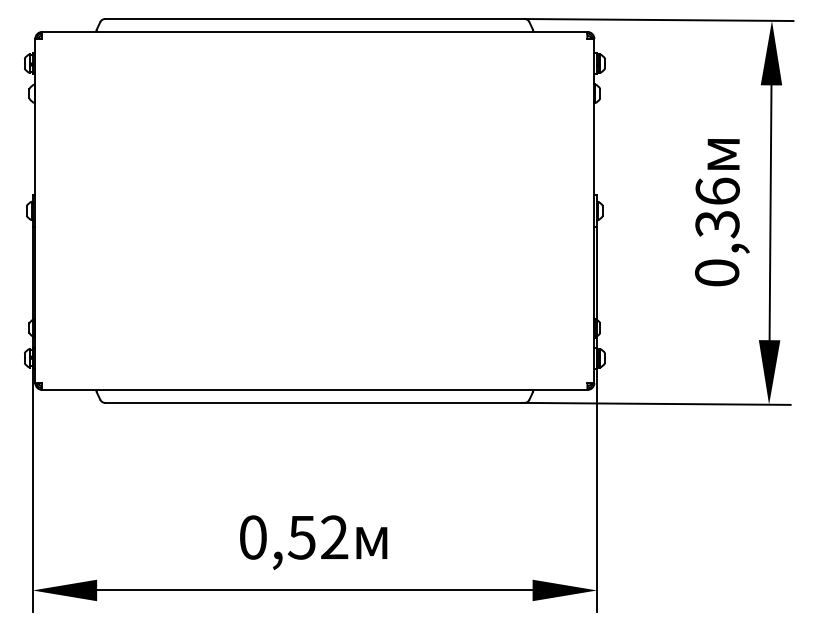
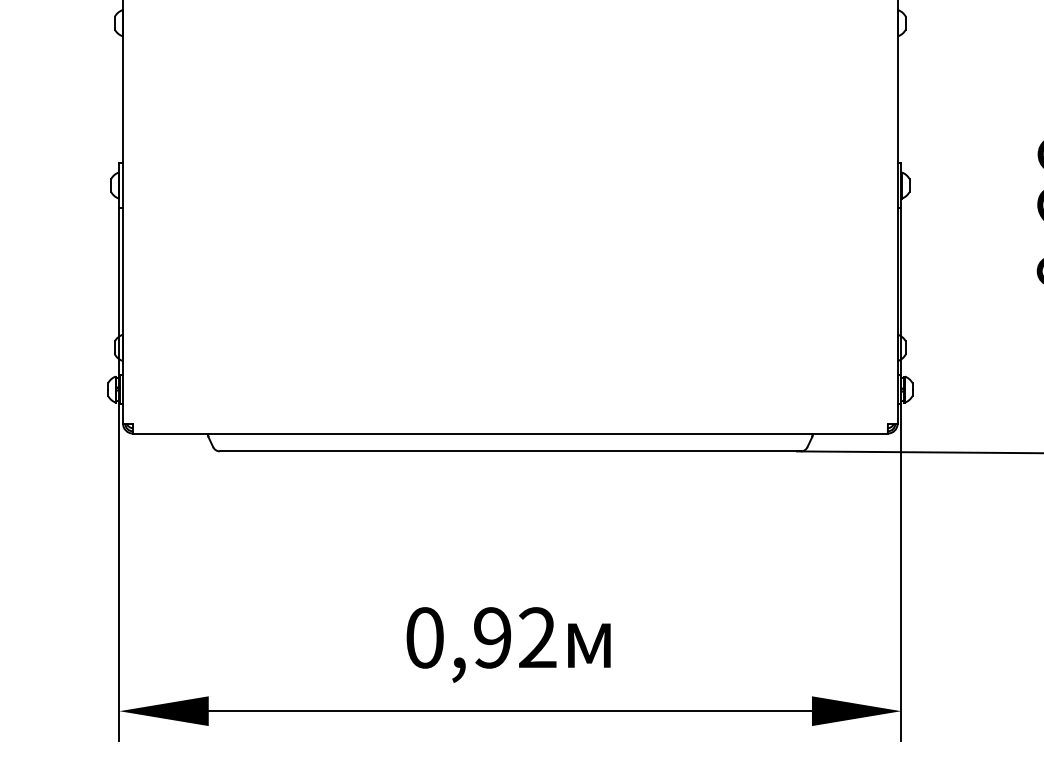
text: (301, 537) -> (491, 637), 0,52 -> 0,92

